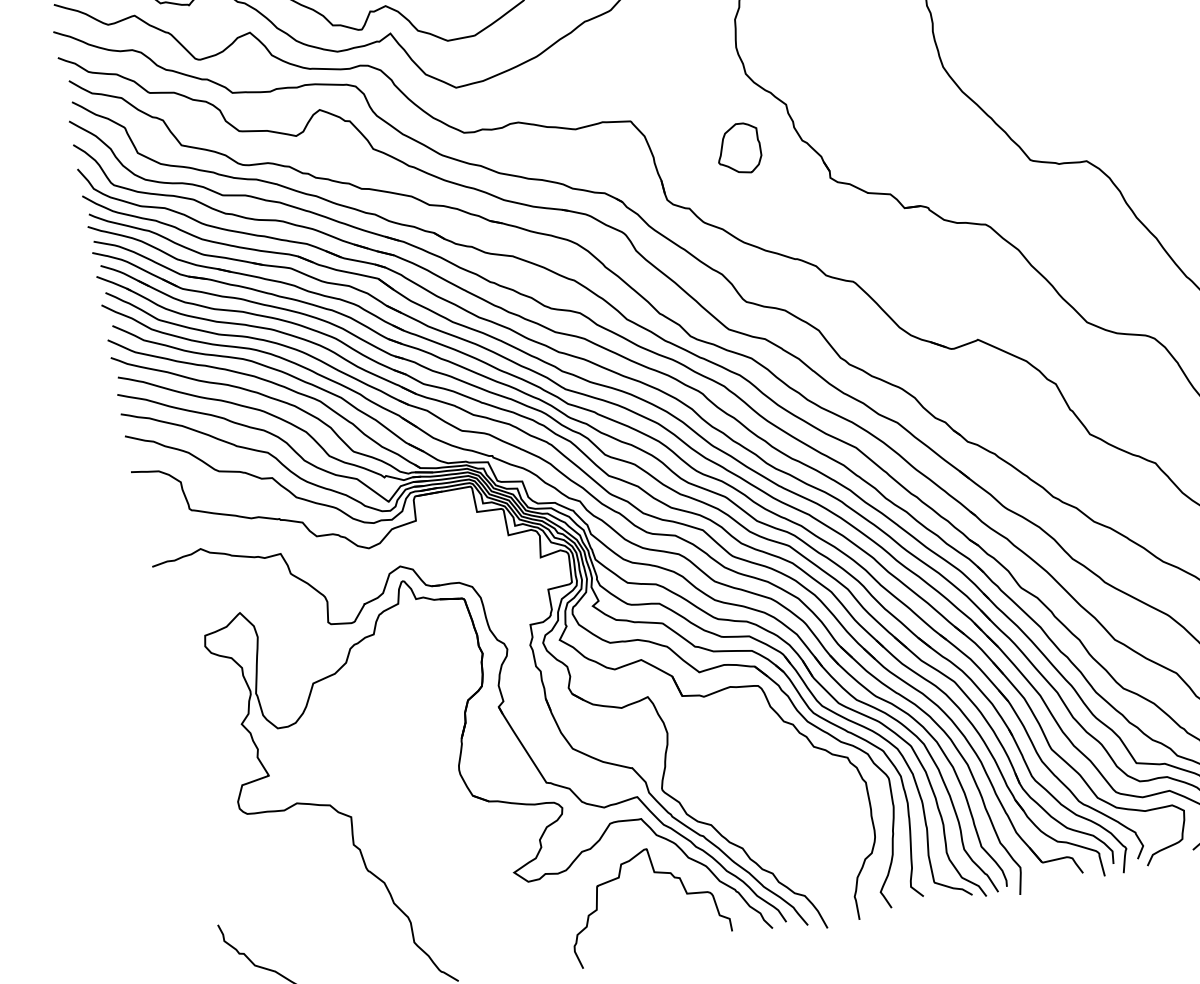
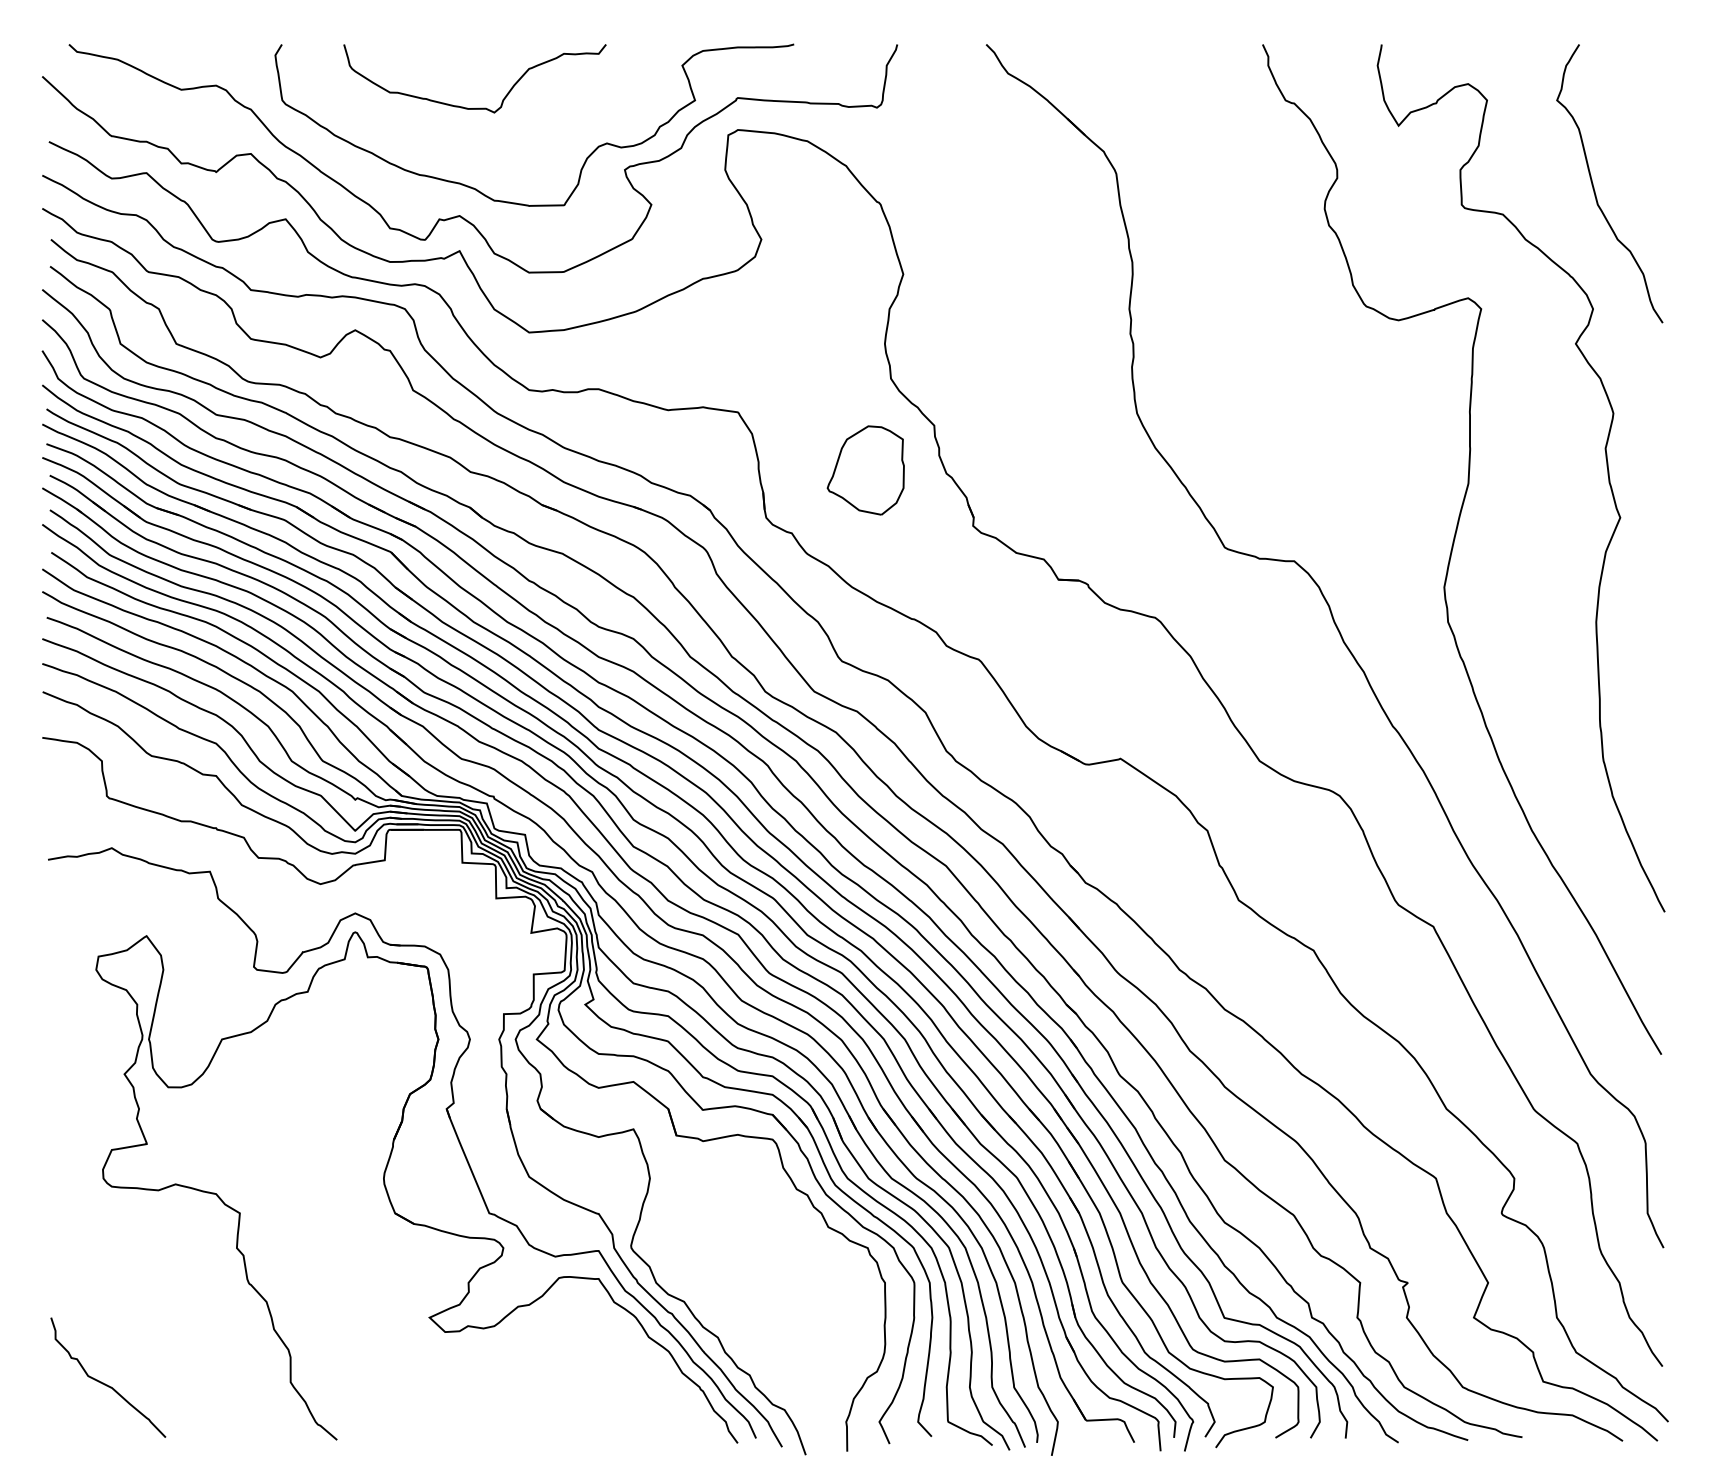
part: (738, 148) -> (865, 469), size x1.4
curve: (653, 872) -> (602, 1348), removed

